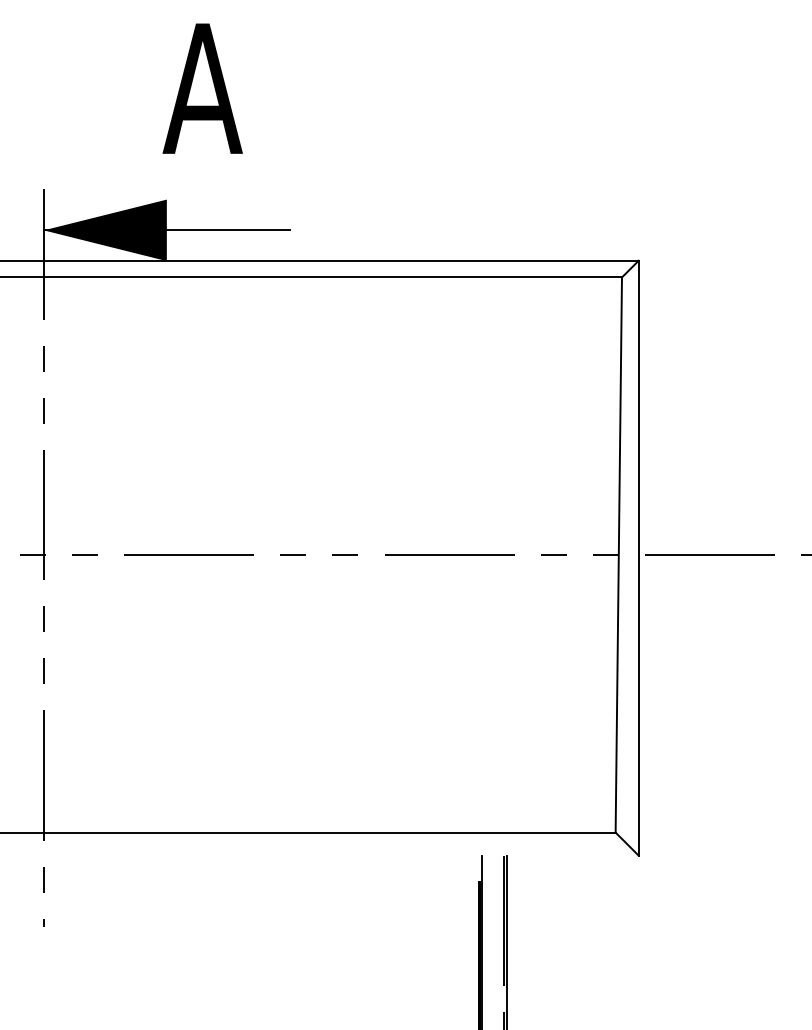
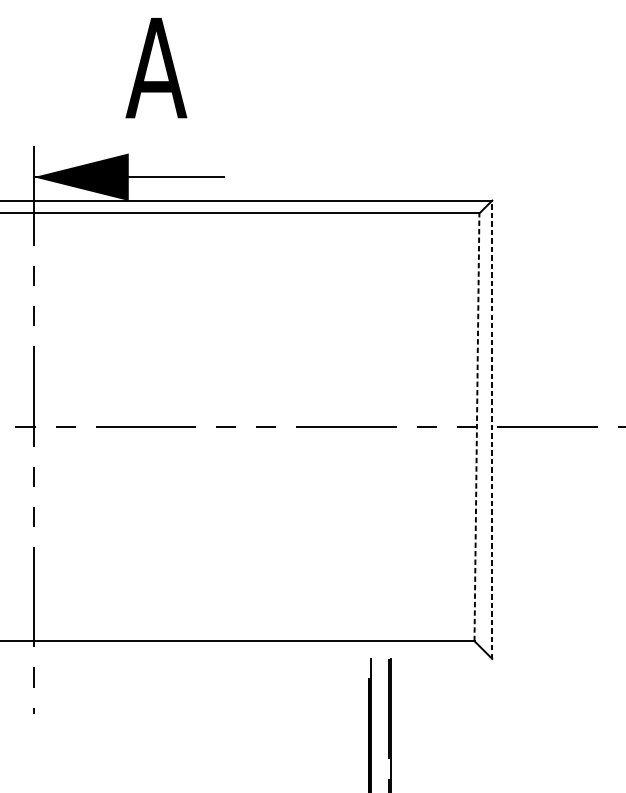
line: (618, 555) -> (476, 427), solid -> dashed
line: (638, 557) -> (492, 429), solid -> dashed

